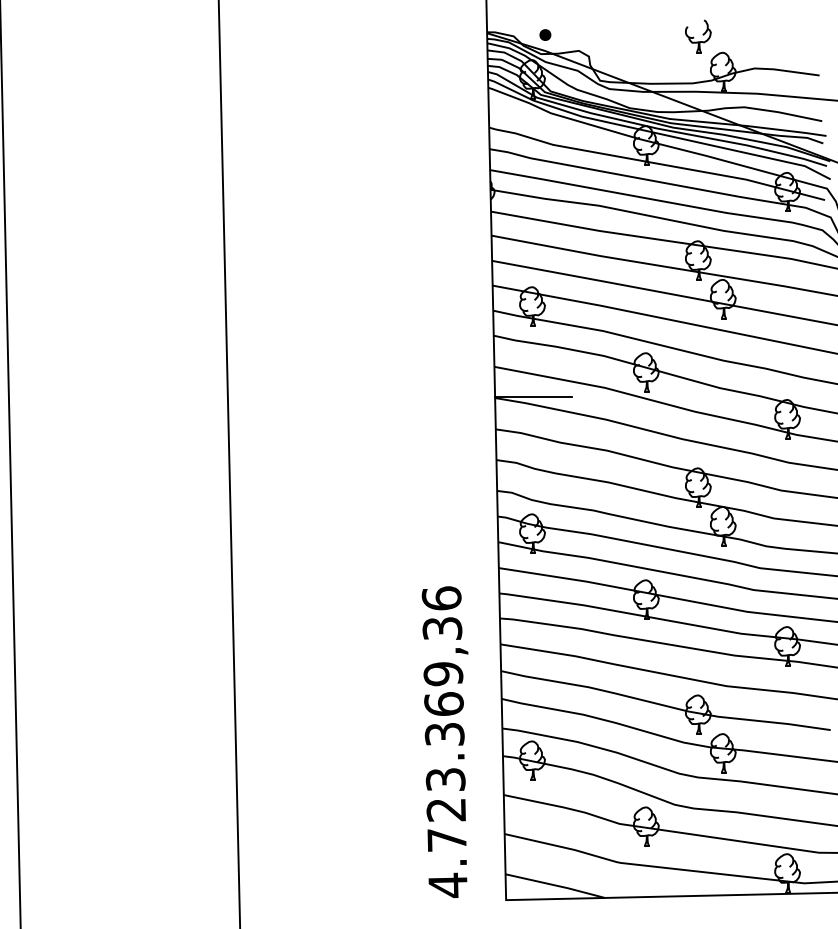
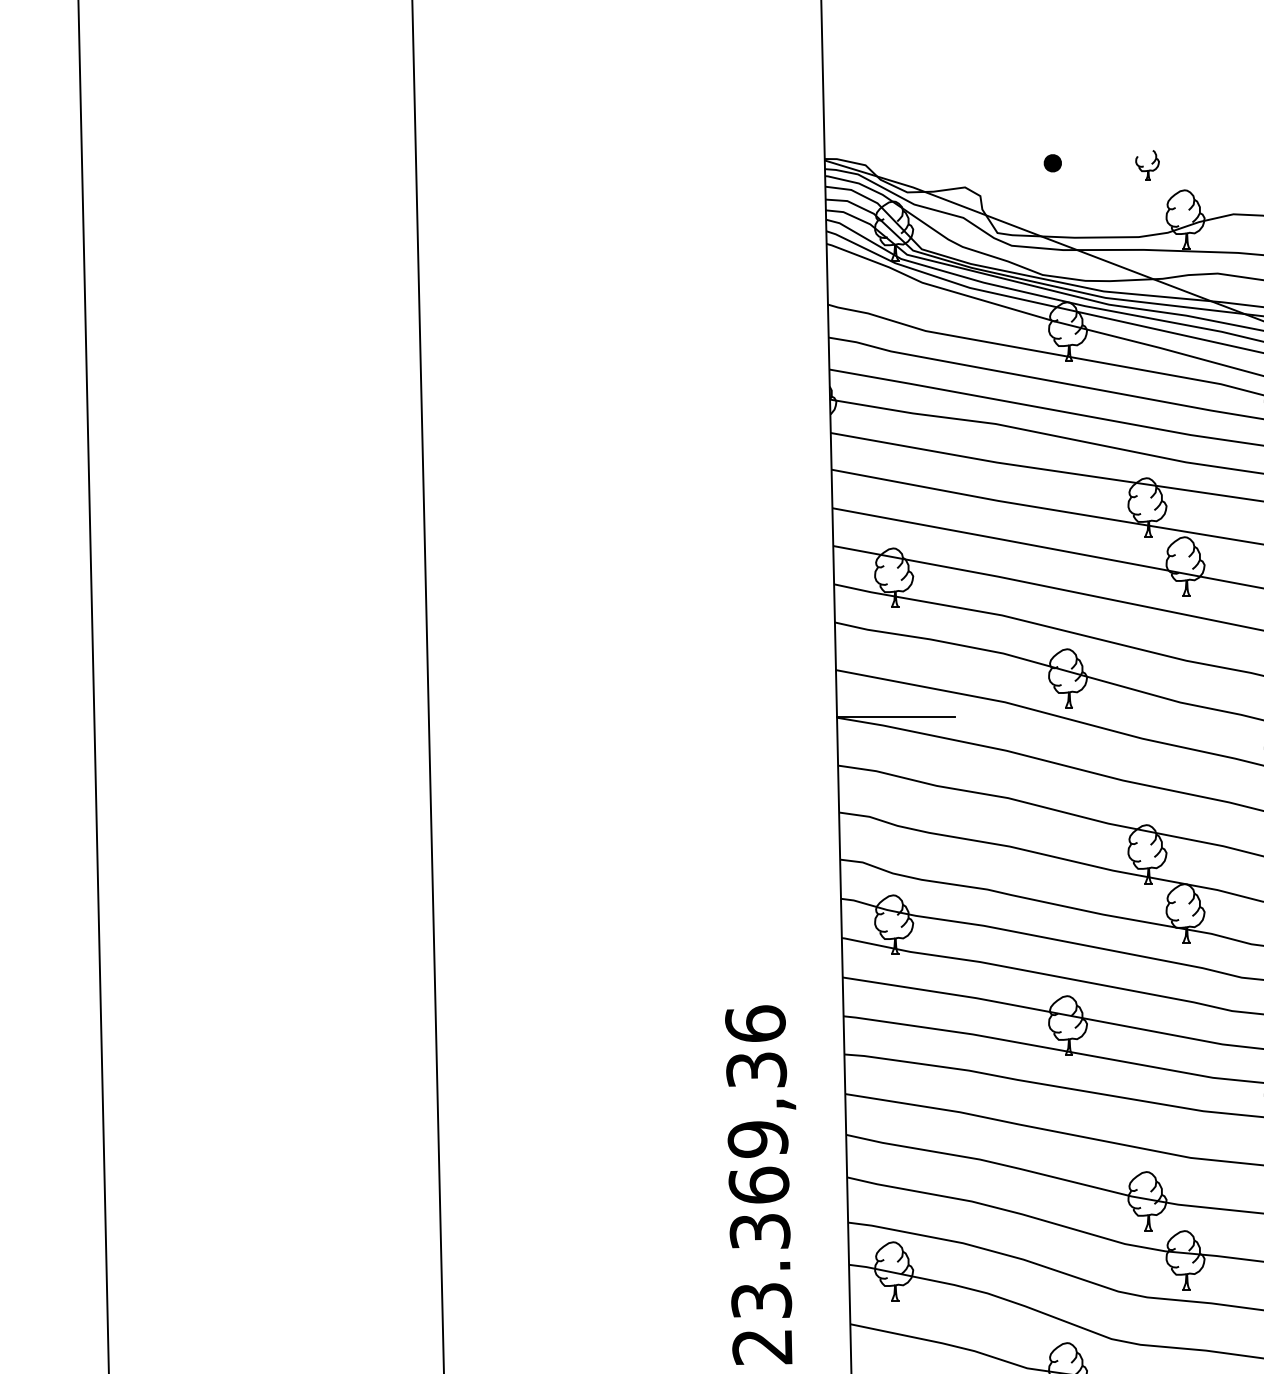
part: (545, 34) -> (1053, 162), moved
part: (698, 36) -> (1147, 165), size x0.6

